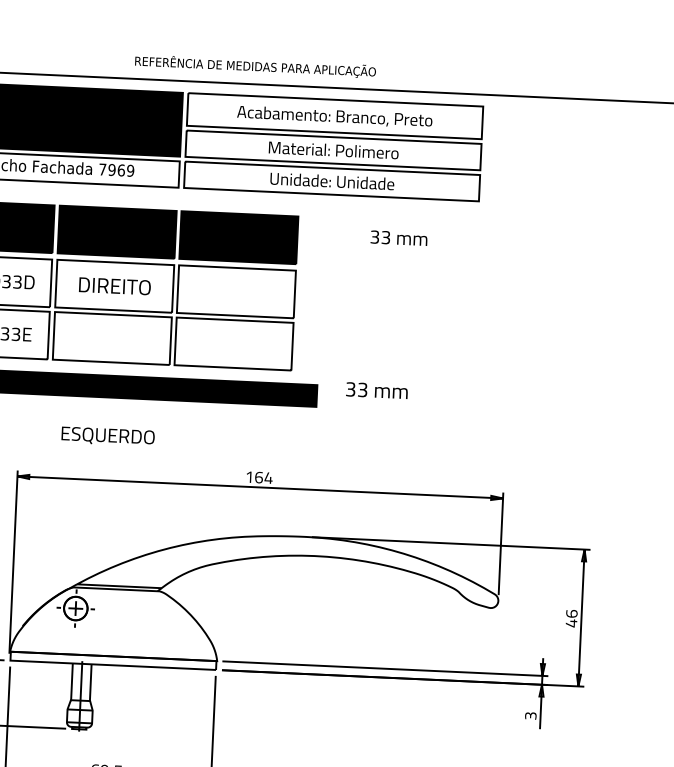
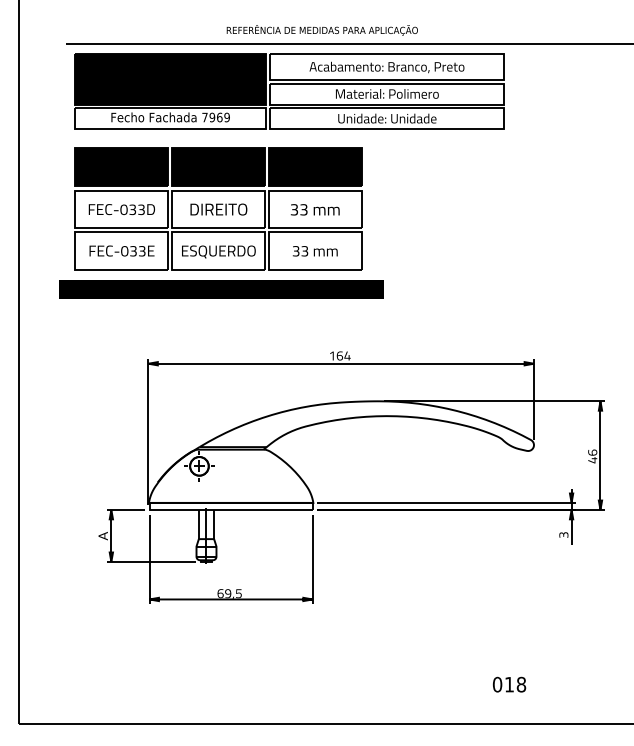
text: (398, 238) -> (314, 251), moved
text: (377, 390) -> (315, 209), moved
text: (107, 436) -> (218, 251), moved

